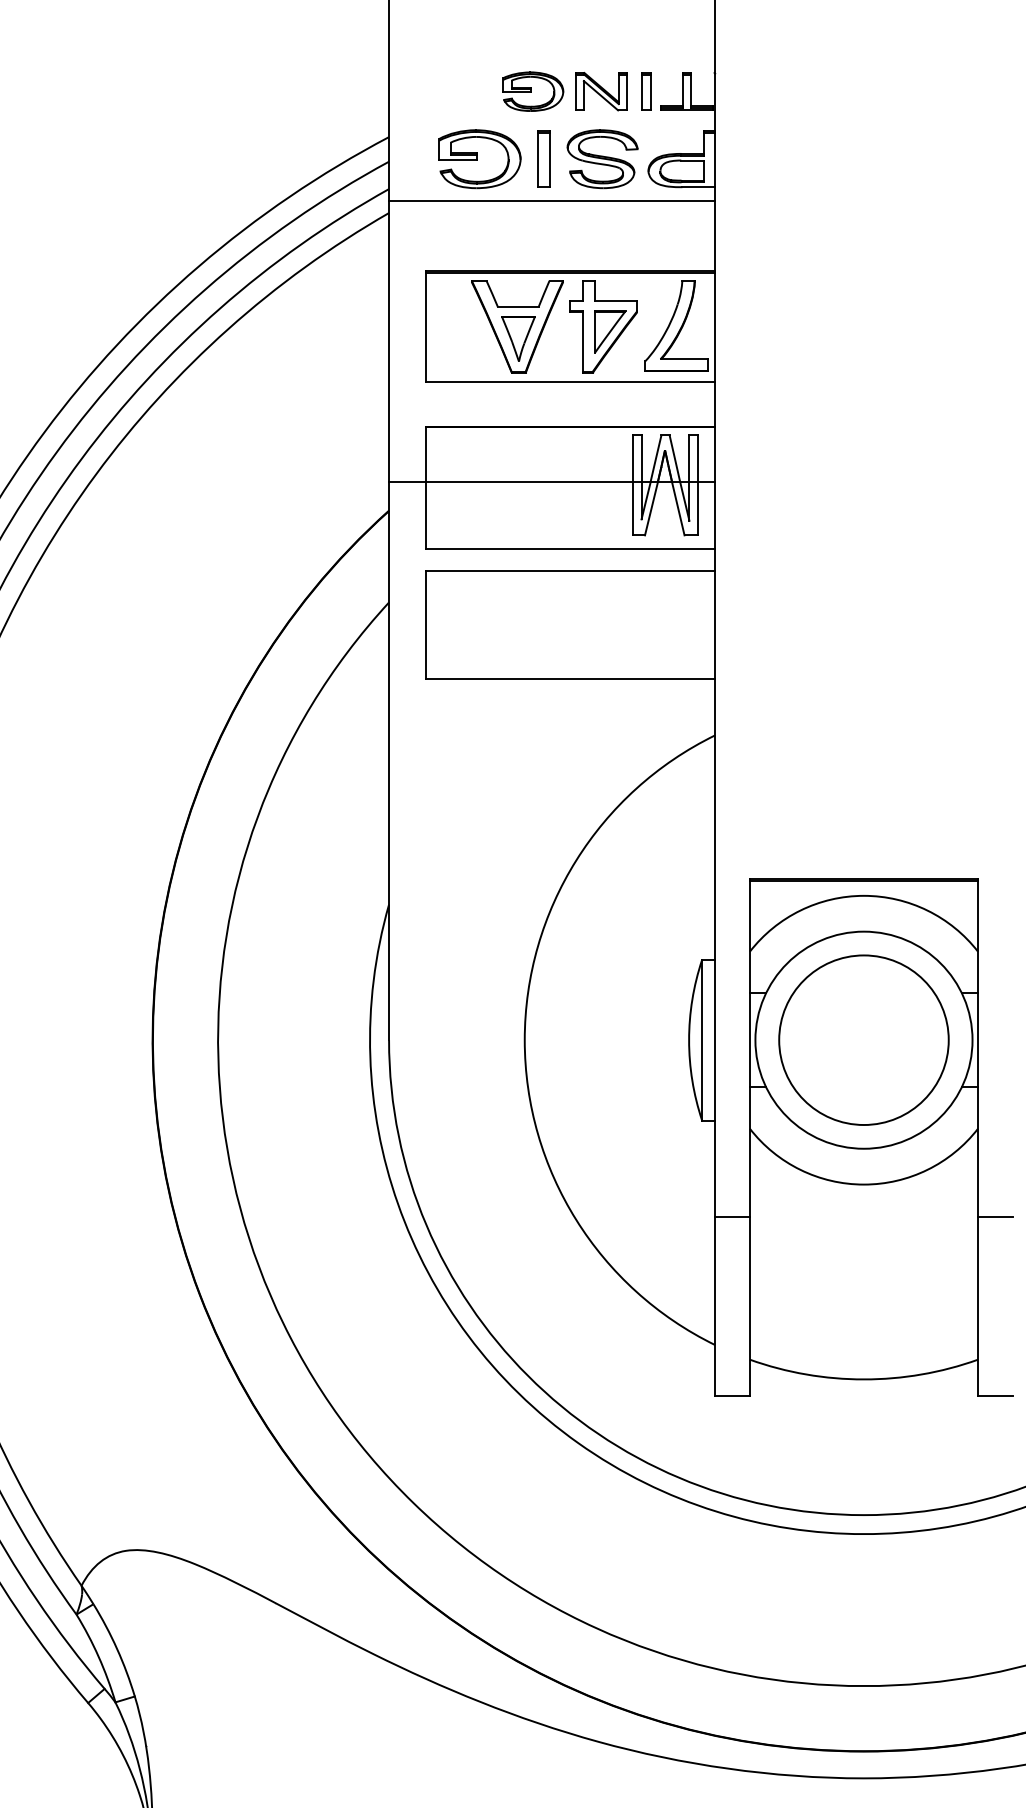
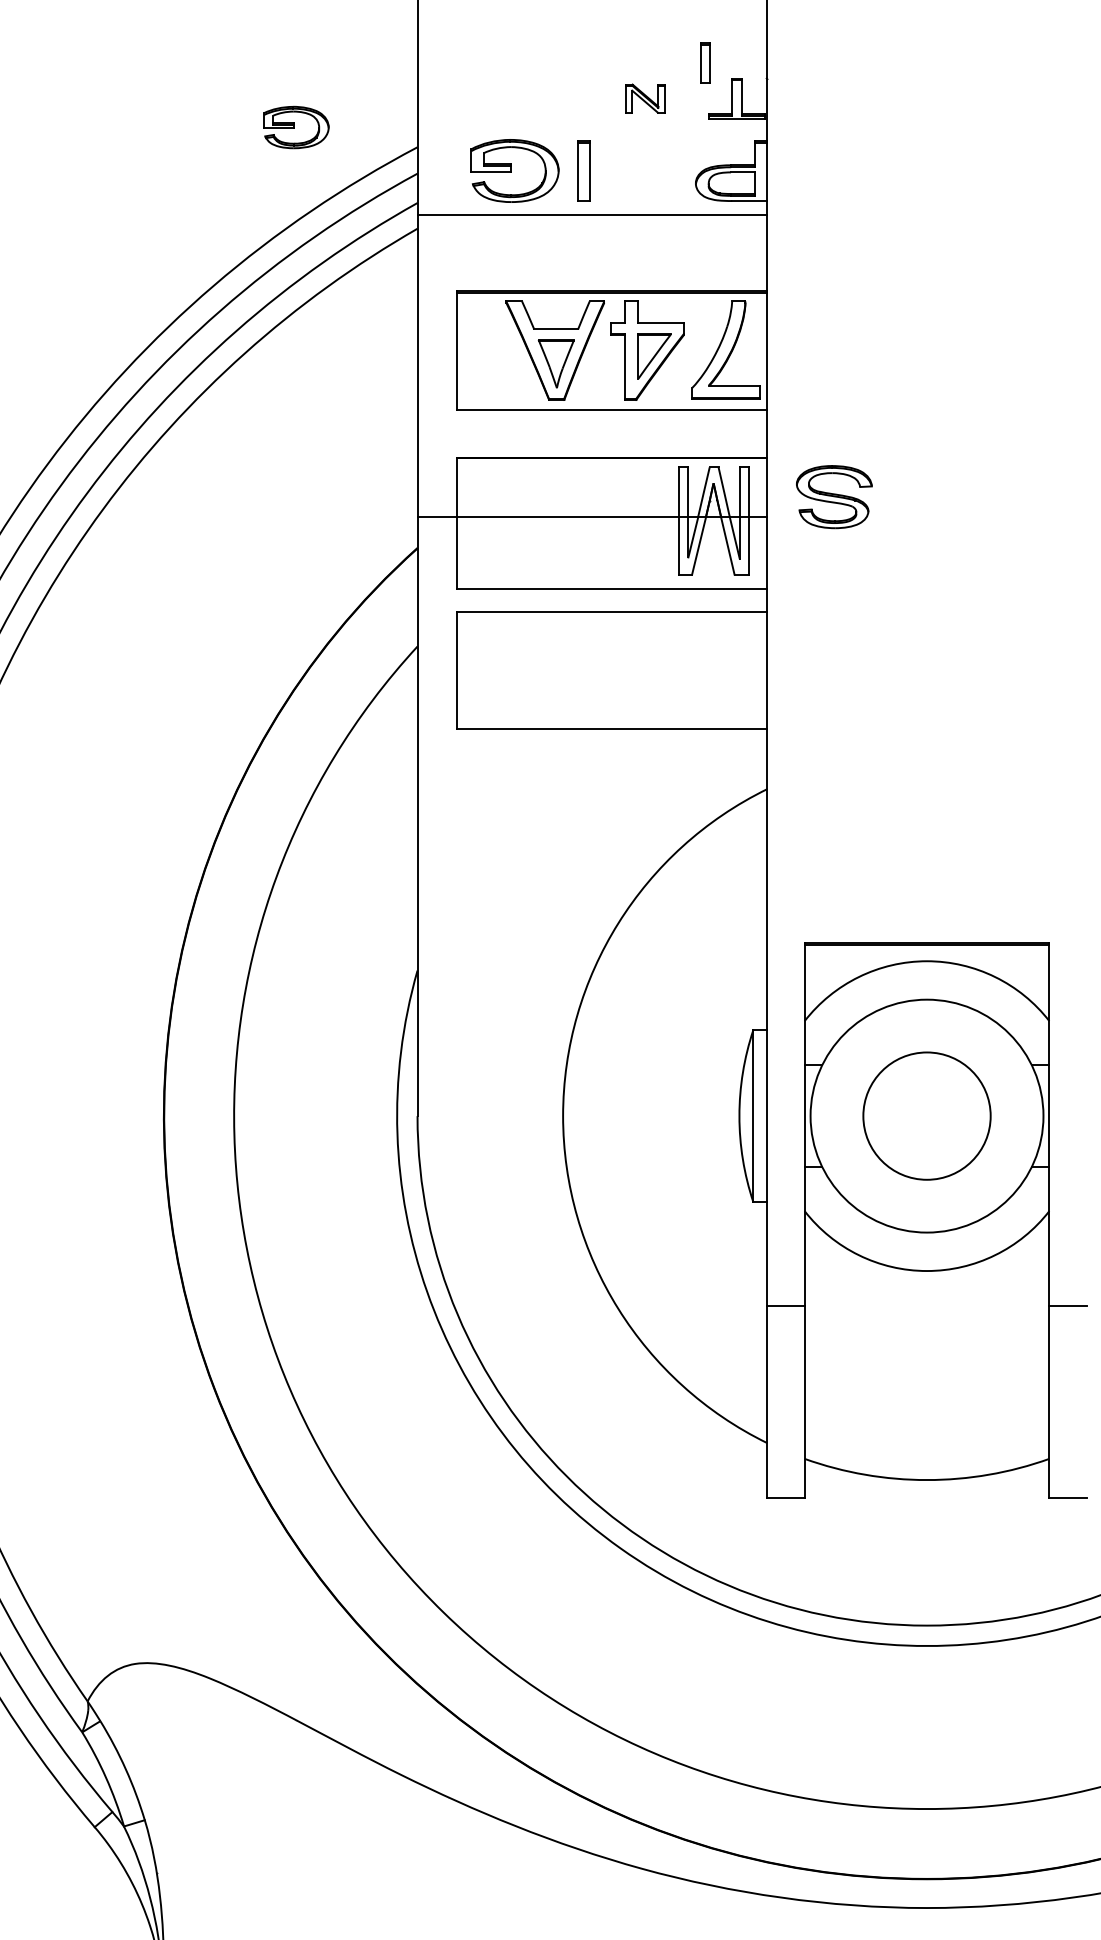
part: (533, 91) -> (296, 127), moved
part: (601, 91) -> (645, 98), size x0.7
part: (646, 91) -> (705, 62), moved
part: (602, 159) -> (834, 497), moved
circle: (863, 1040) -> (926, 1116), size x0.7

